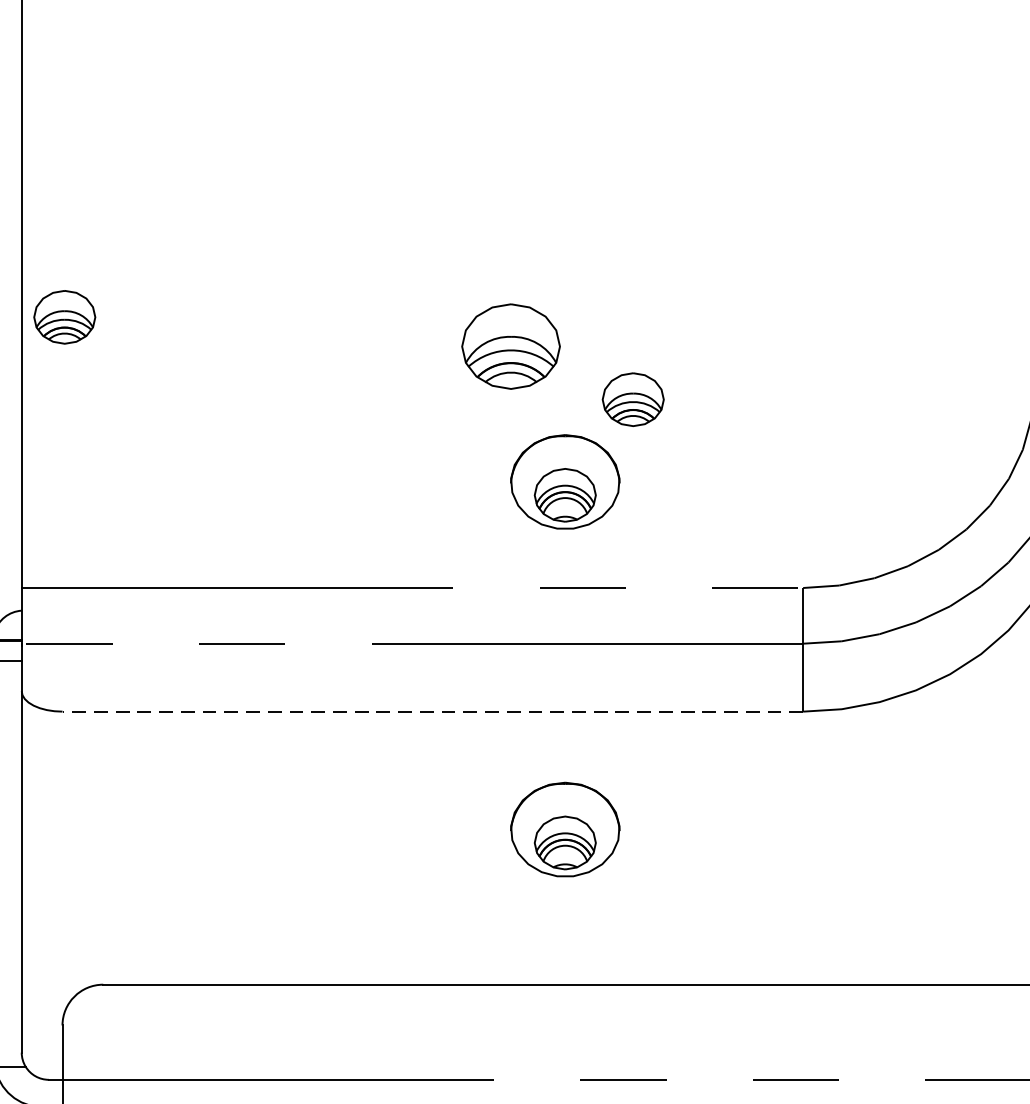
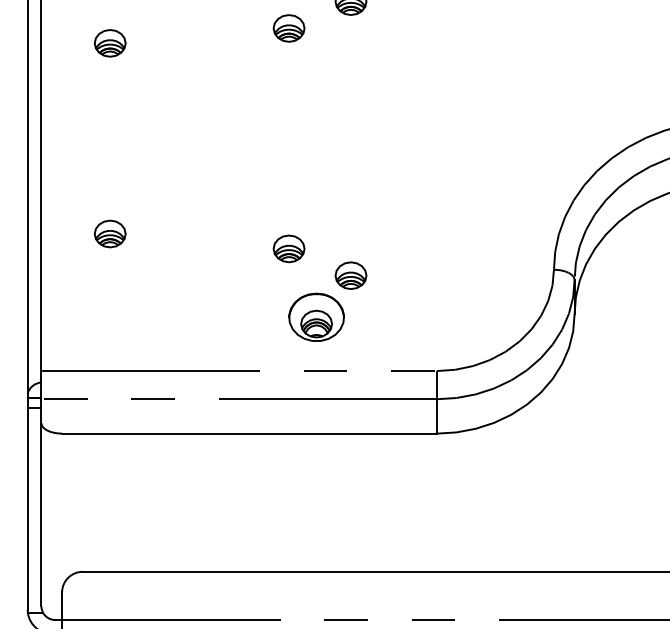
part: (65, 316) -> (110, 233), moved
part: (509, 345) -> (288, 248), size x0.62
line: (432, 711) -> (249, 433), dashed -> solid
part: (565, 827) -> (316, 492), removed

